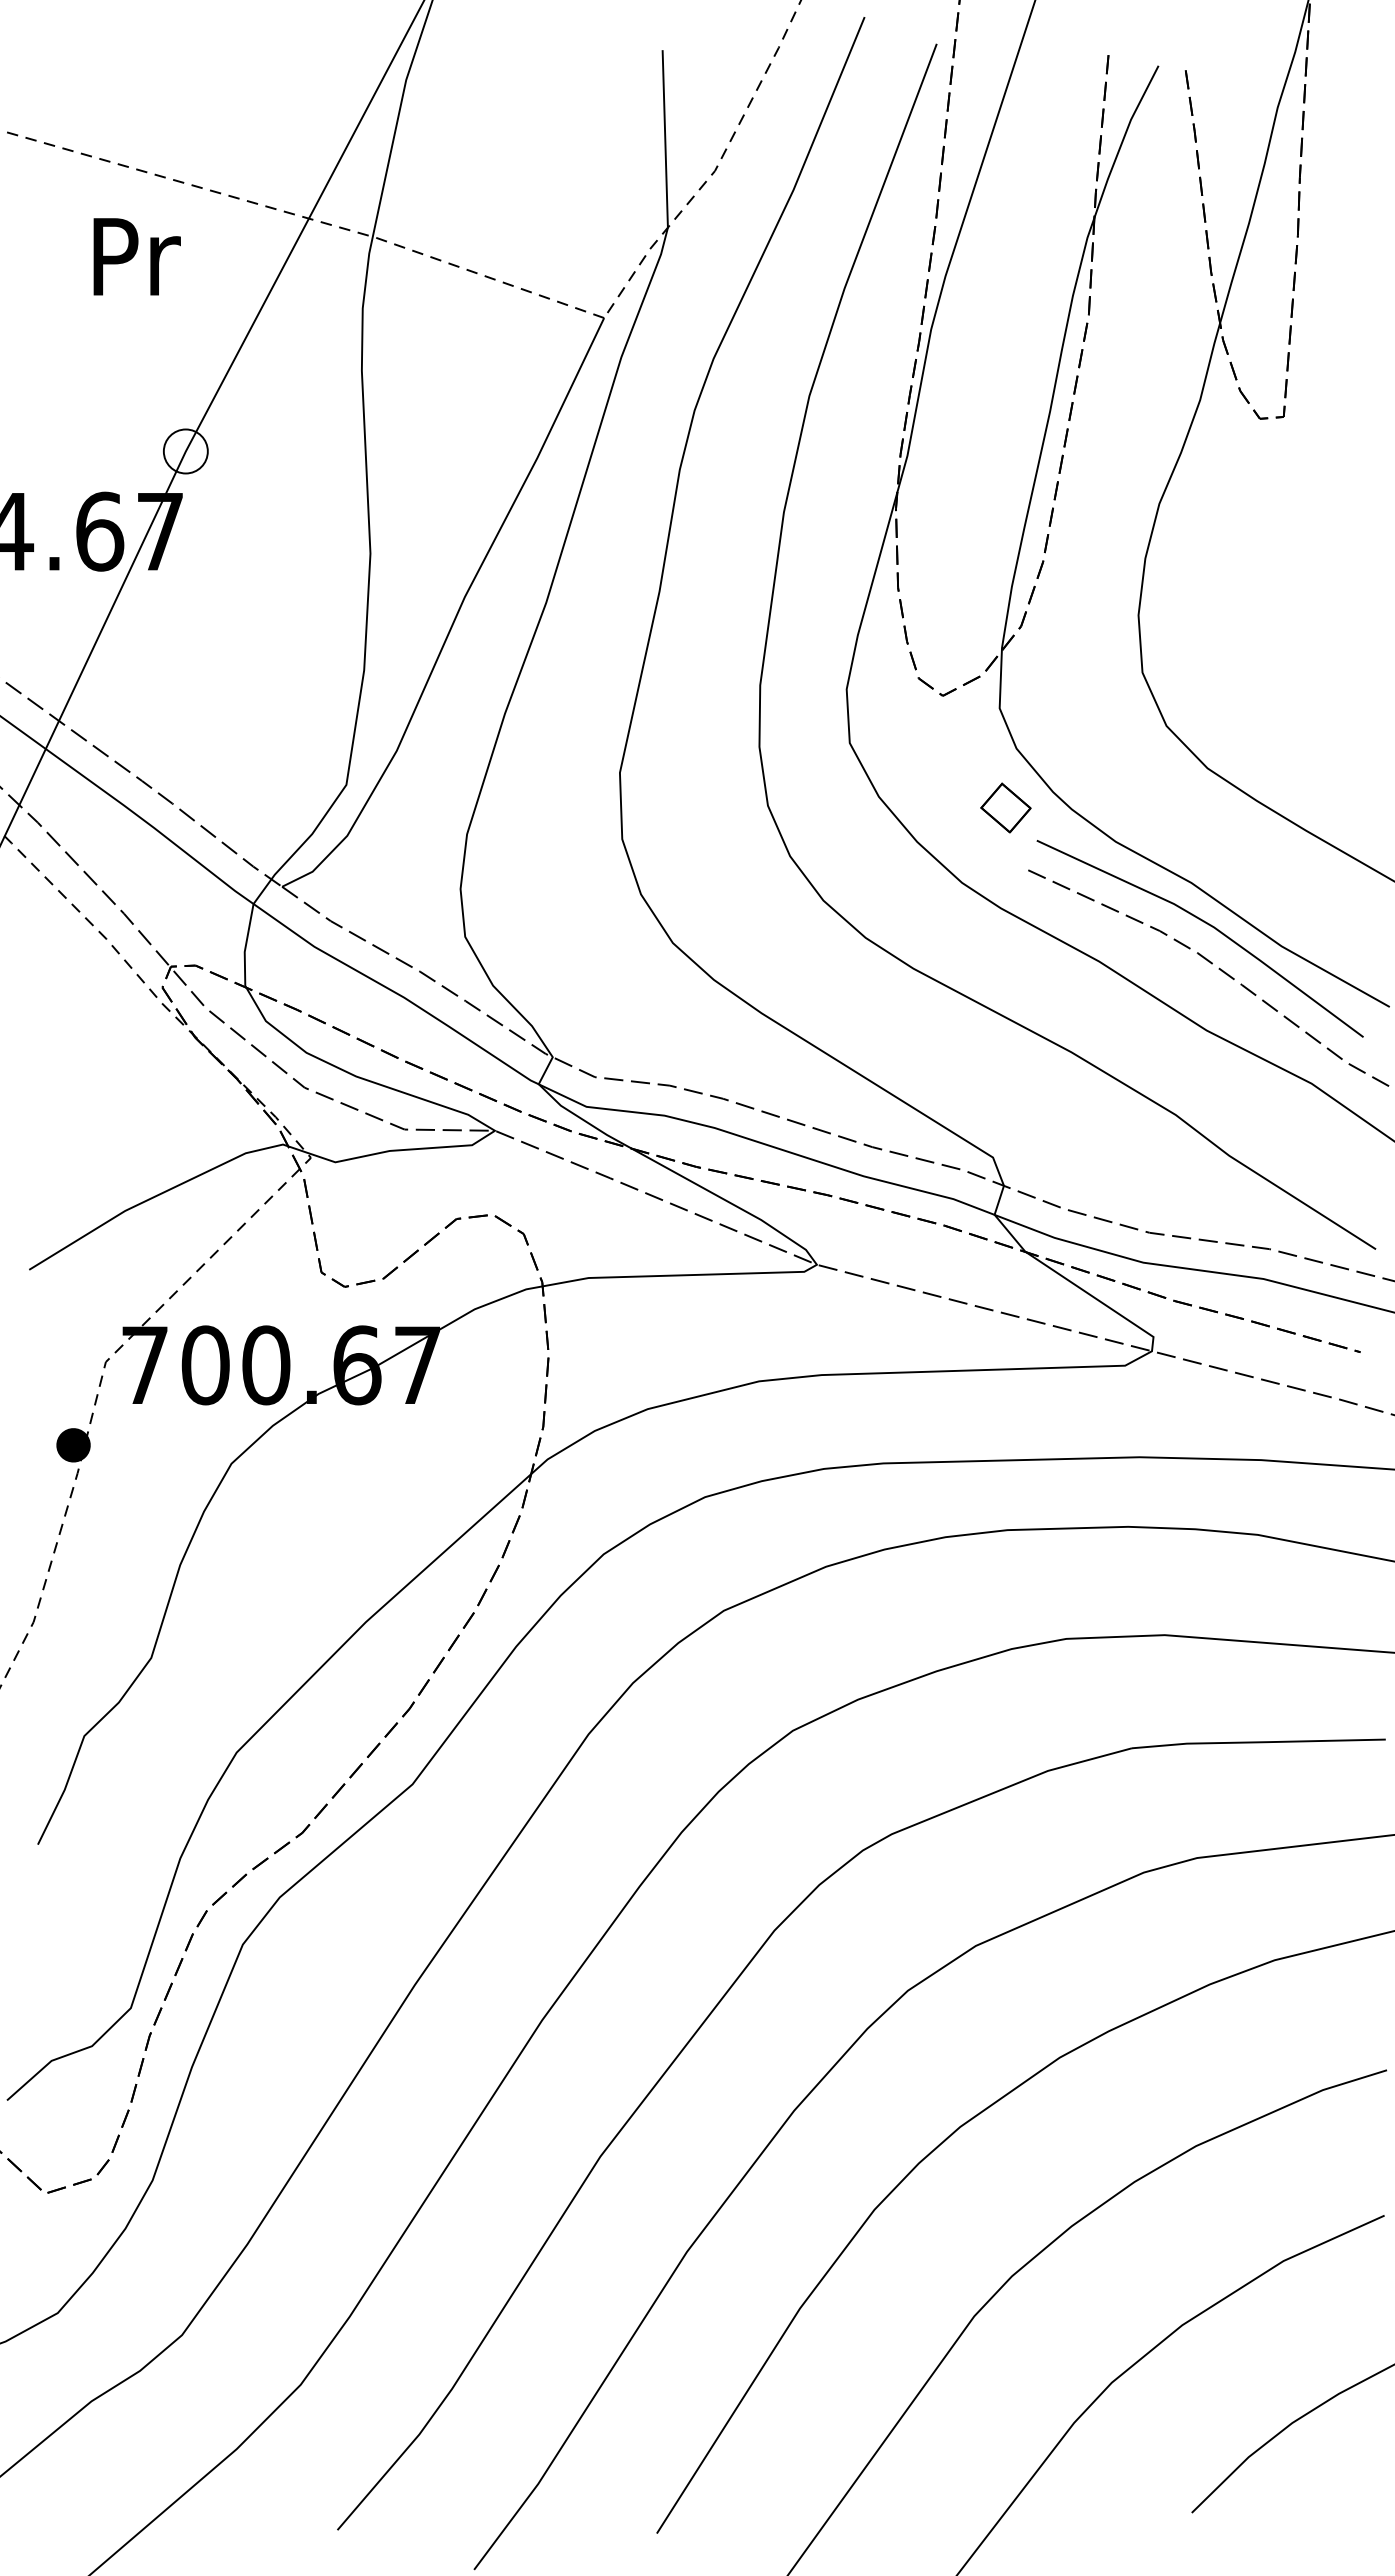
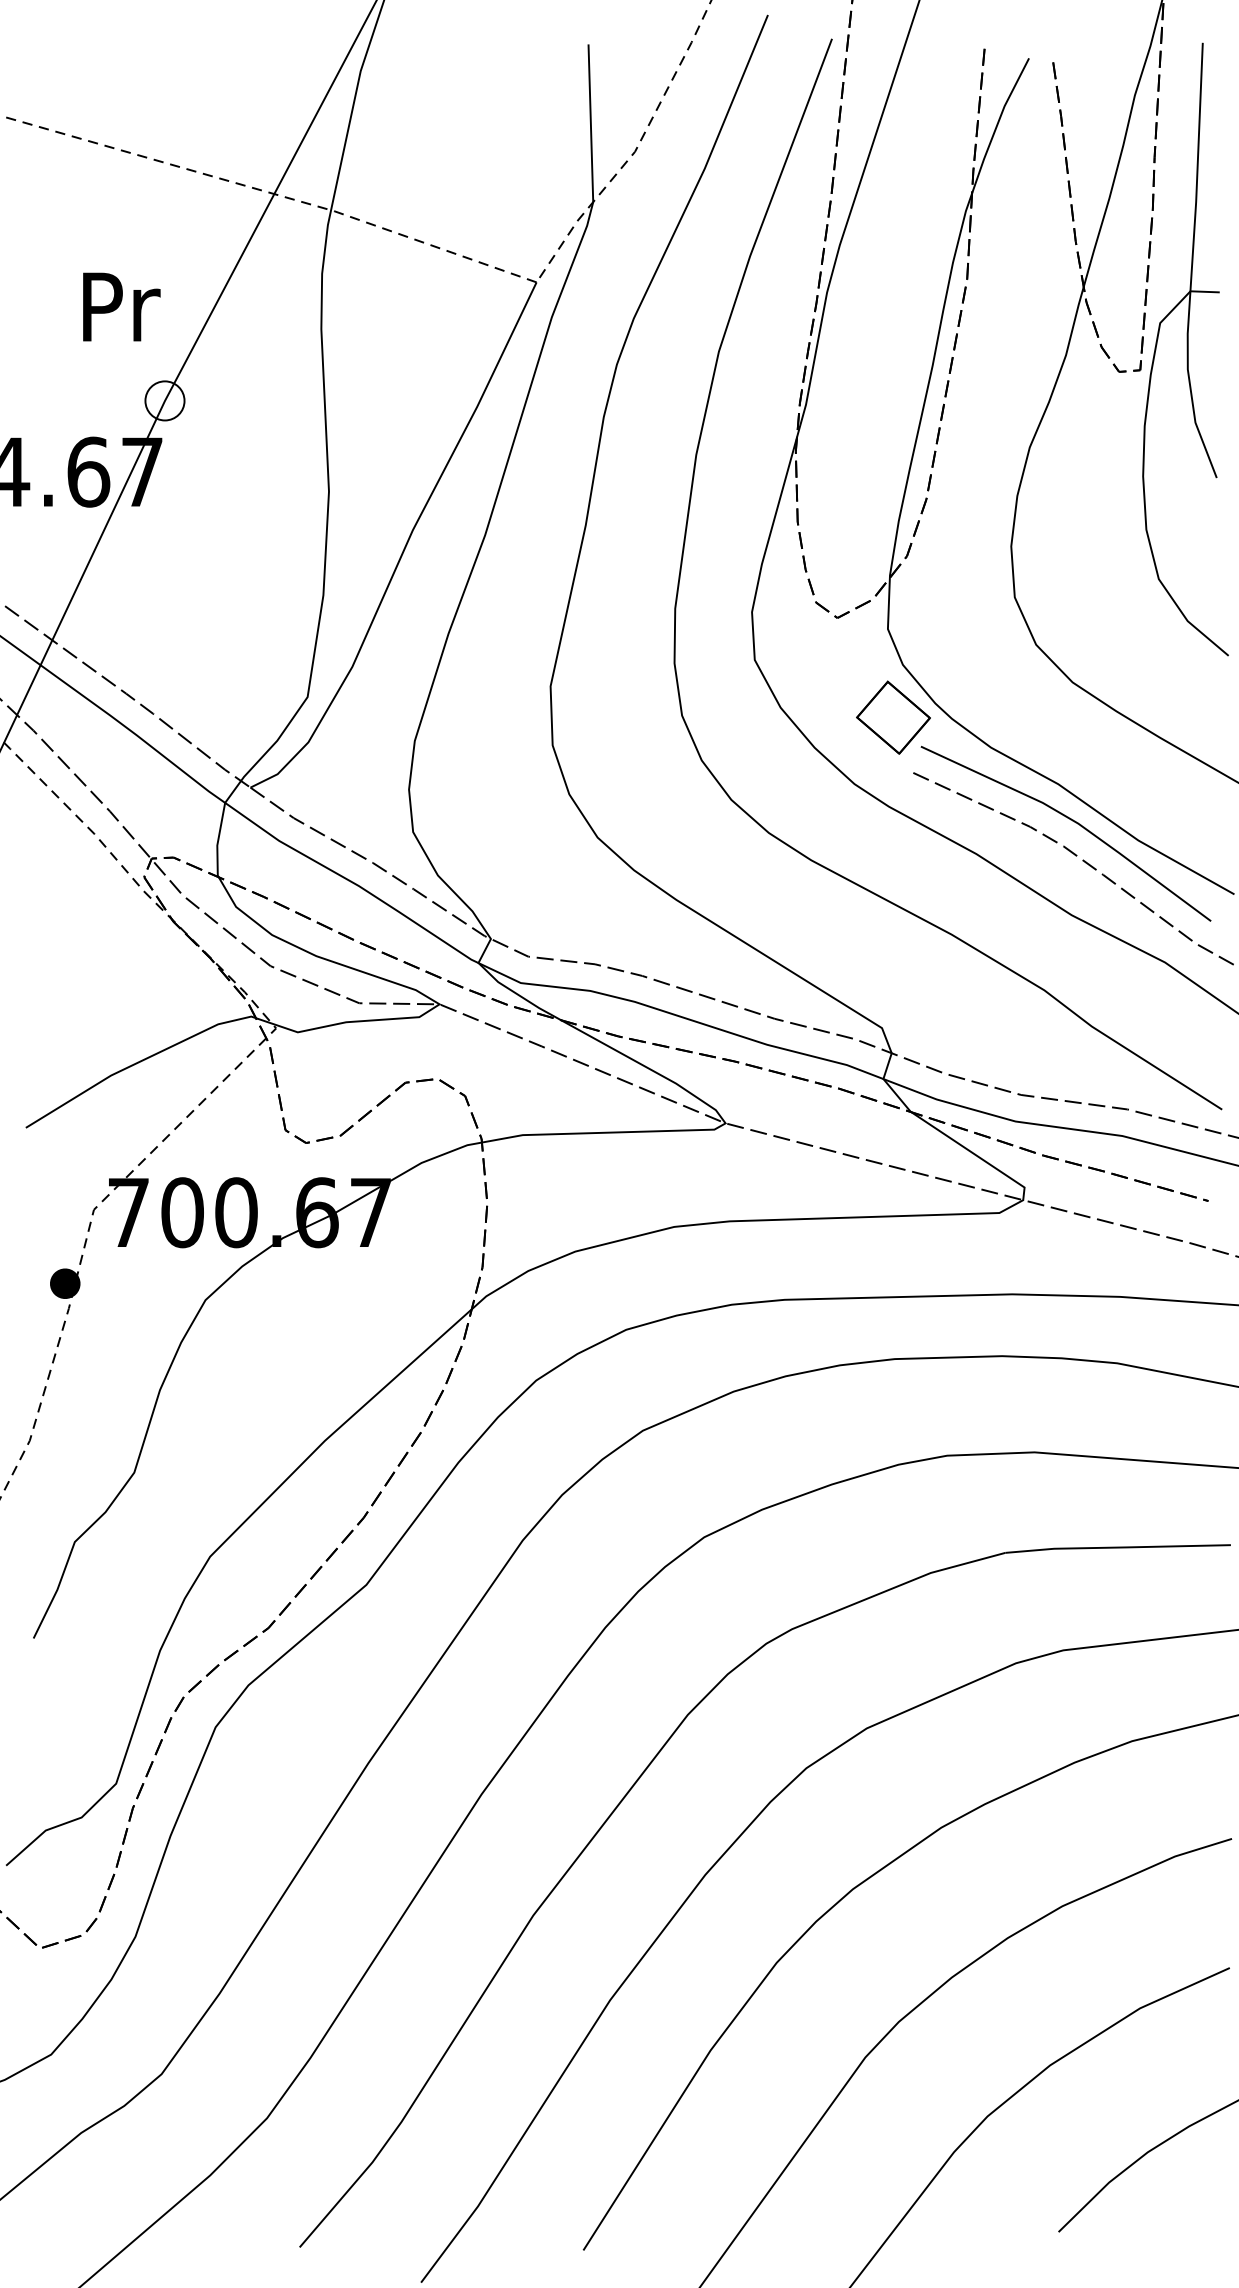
text: (136, 256) -> (121, 306), moved
part: (1334, 393) -> (1185, 349), added
part: (1005, 807) -> (893, 717), size x1.67

